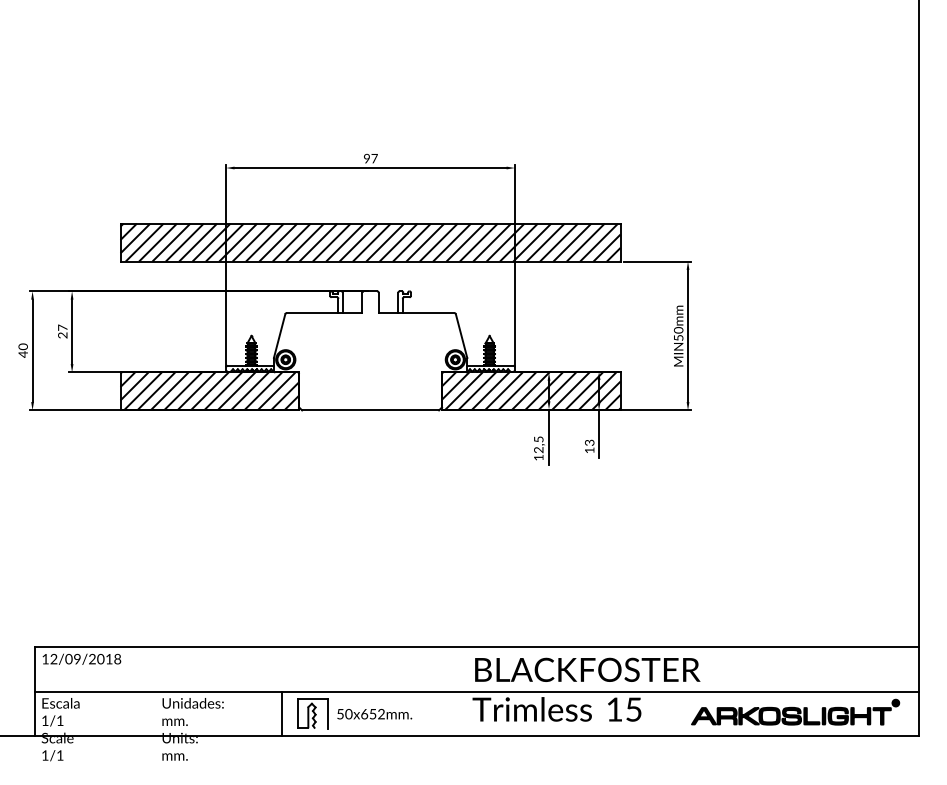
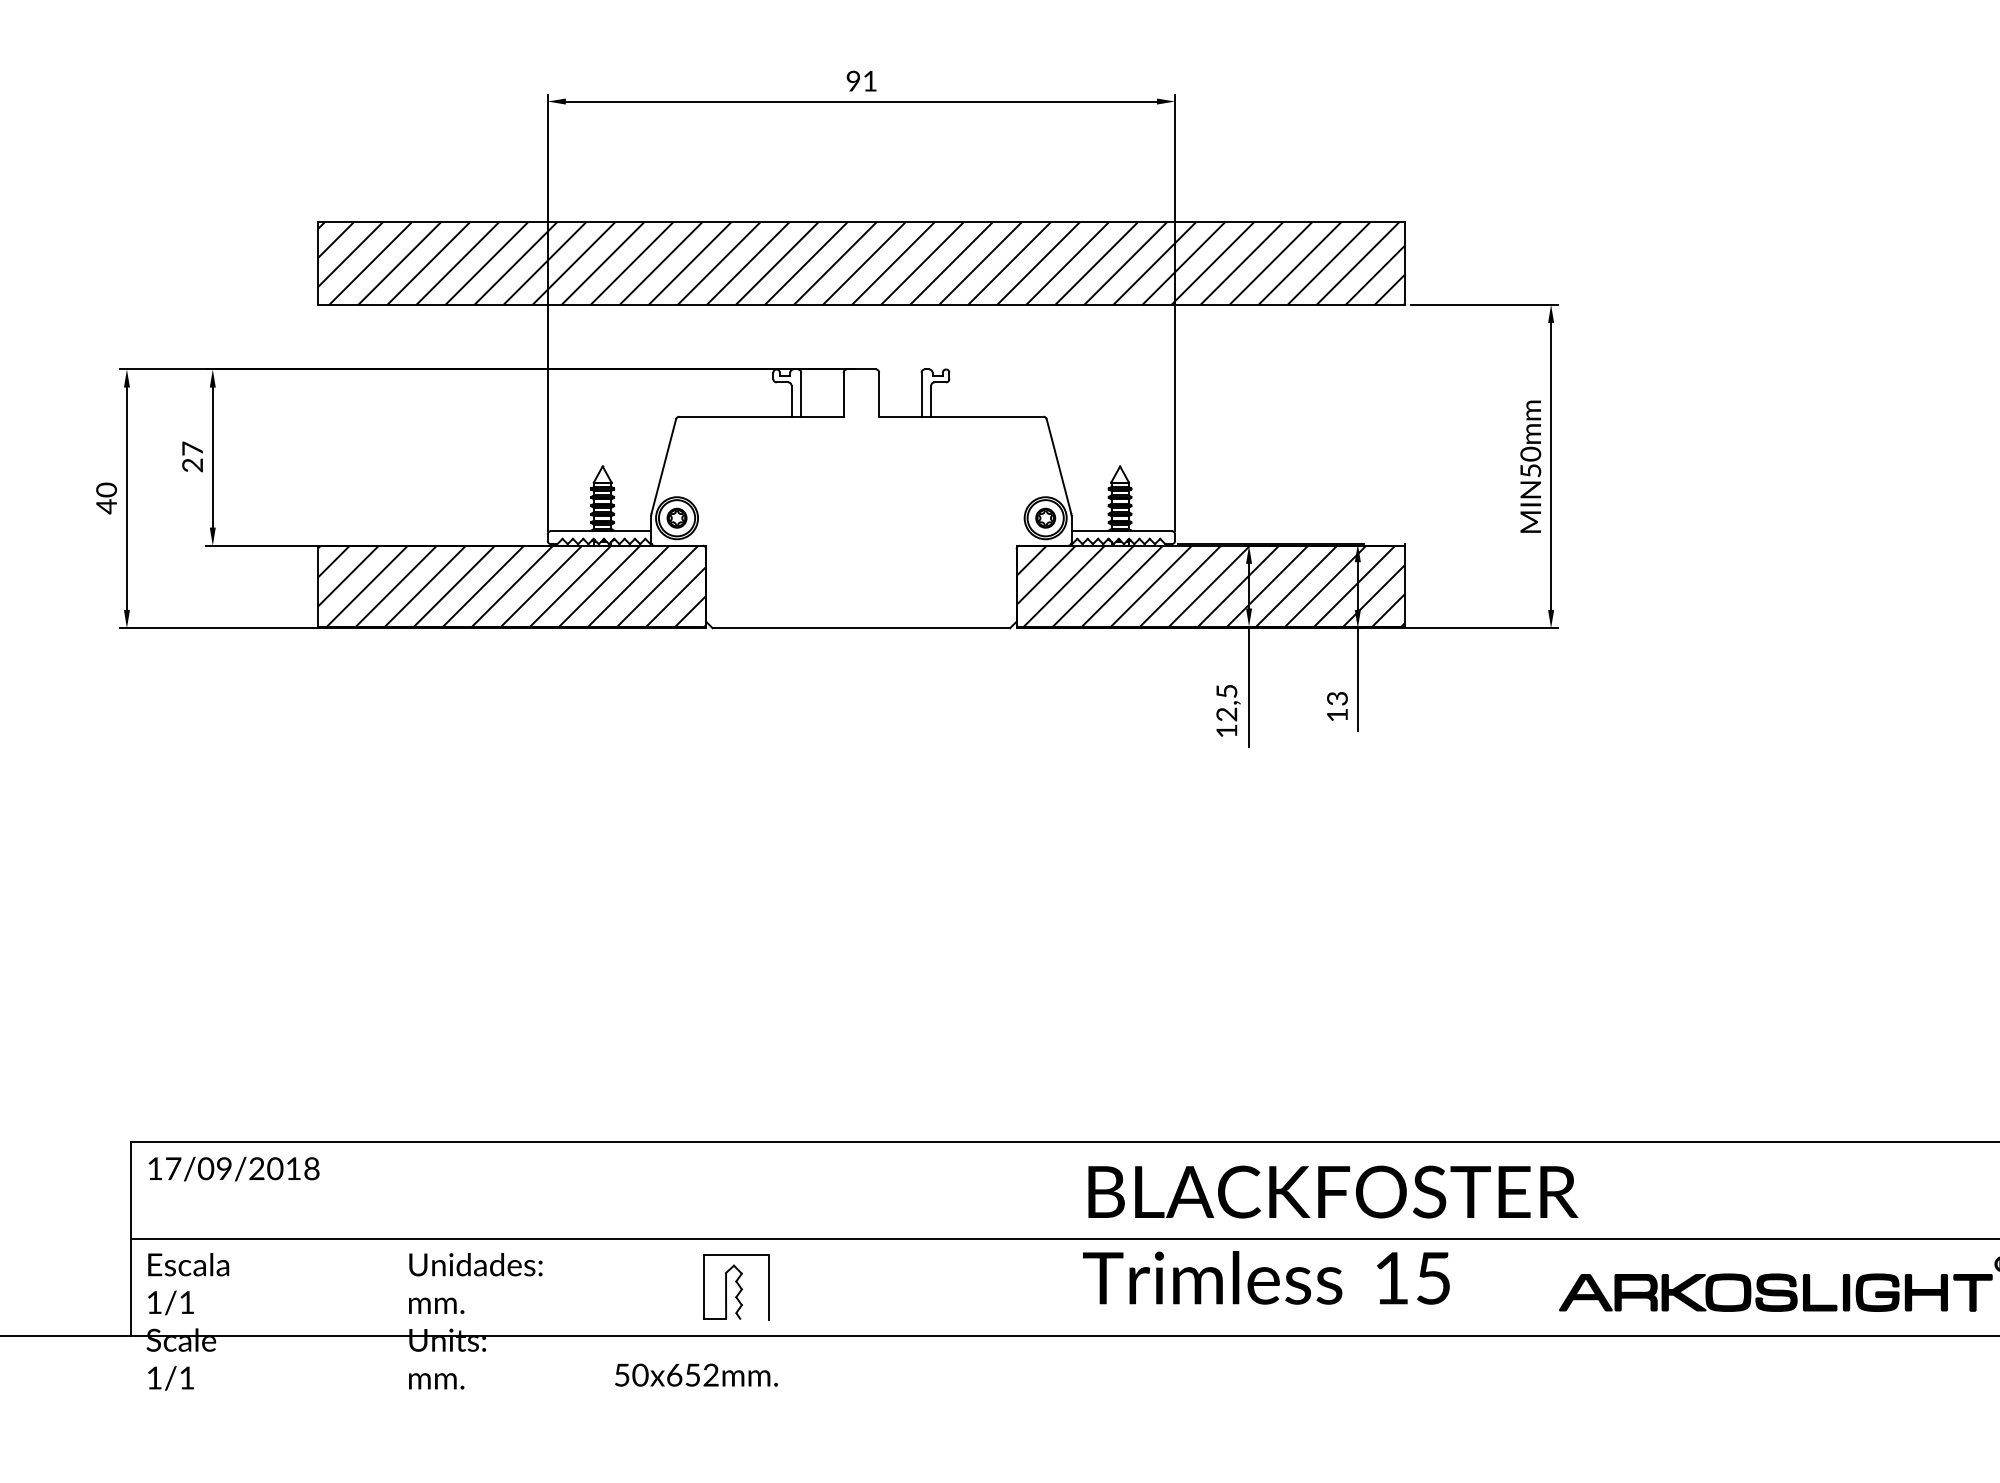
text: (374, 158) -> (869, 80), 97 -> 91
text: (53, 659) -> (172, 1169), 12/09/2018 -> 17/09/2018
line: (281, 713) -> (667, 1286), removed
text: (374, 714) -> (696, 1375), moved

